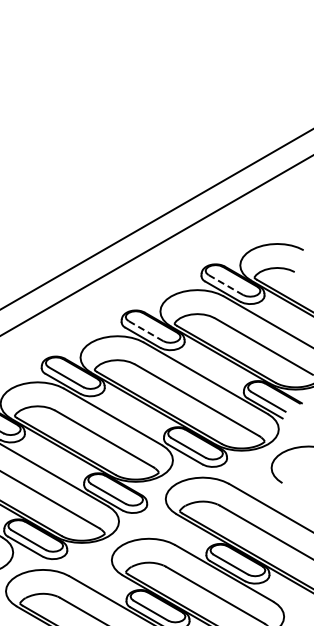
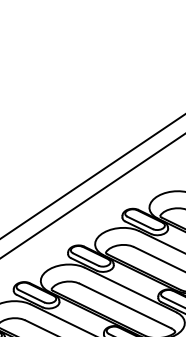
line: (225, 285) -> (139, 223), dashed -> solid
line: (146, 331) -> (86, 259), dashed -> solid

